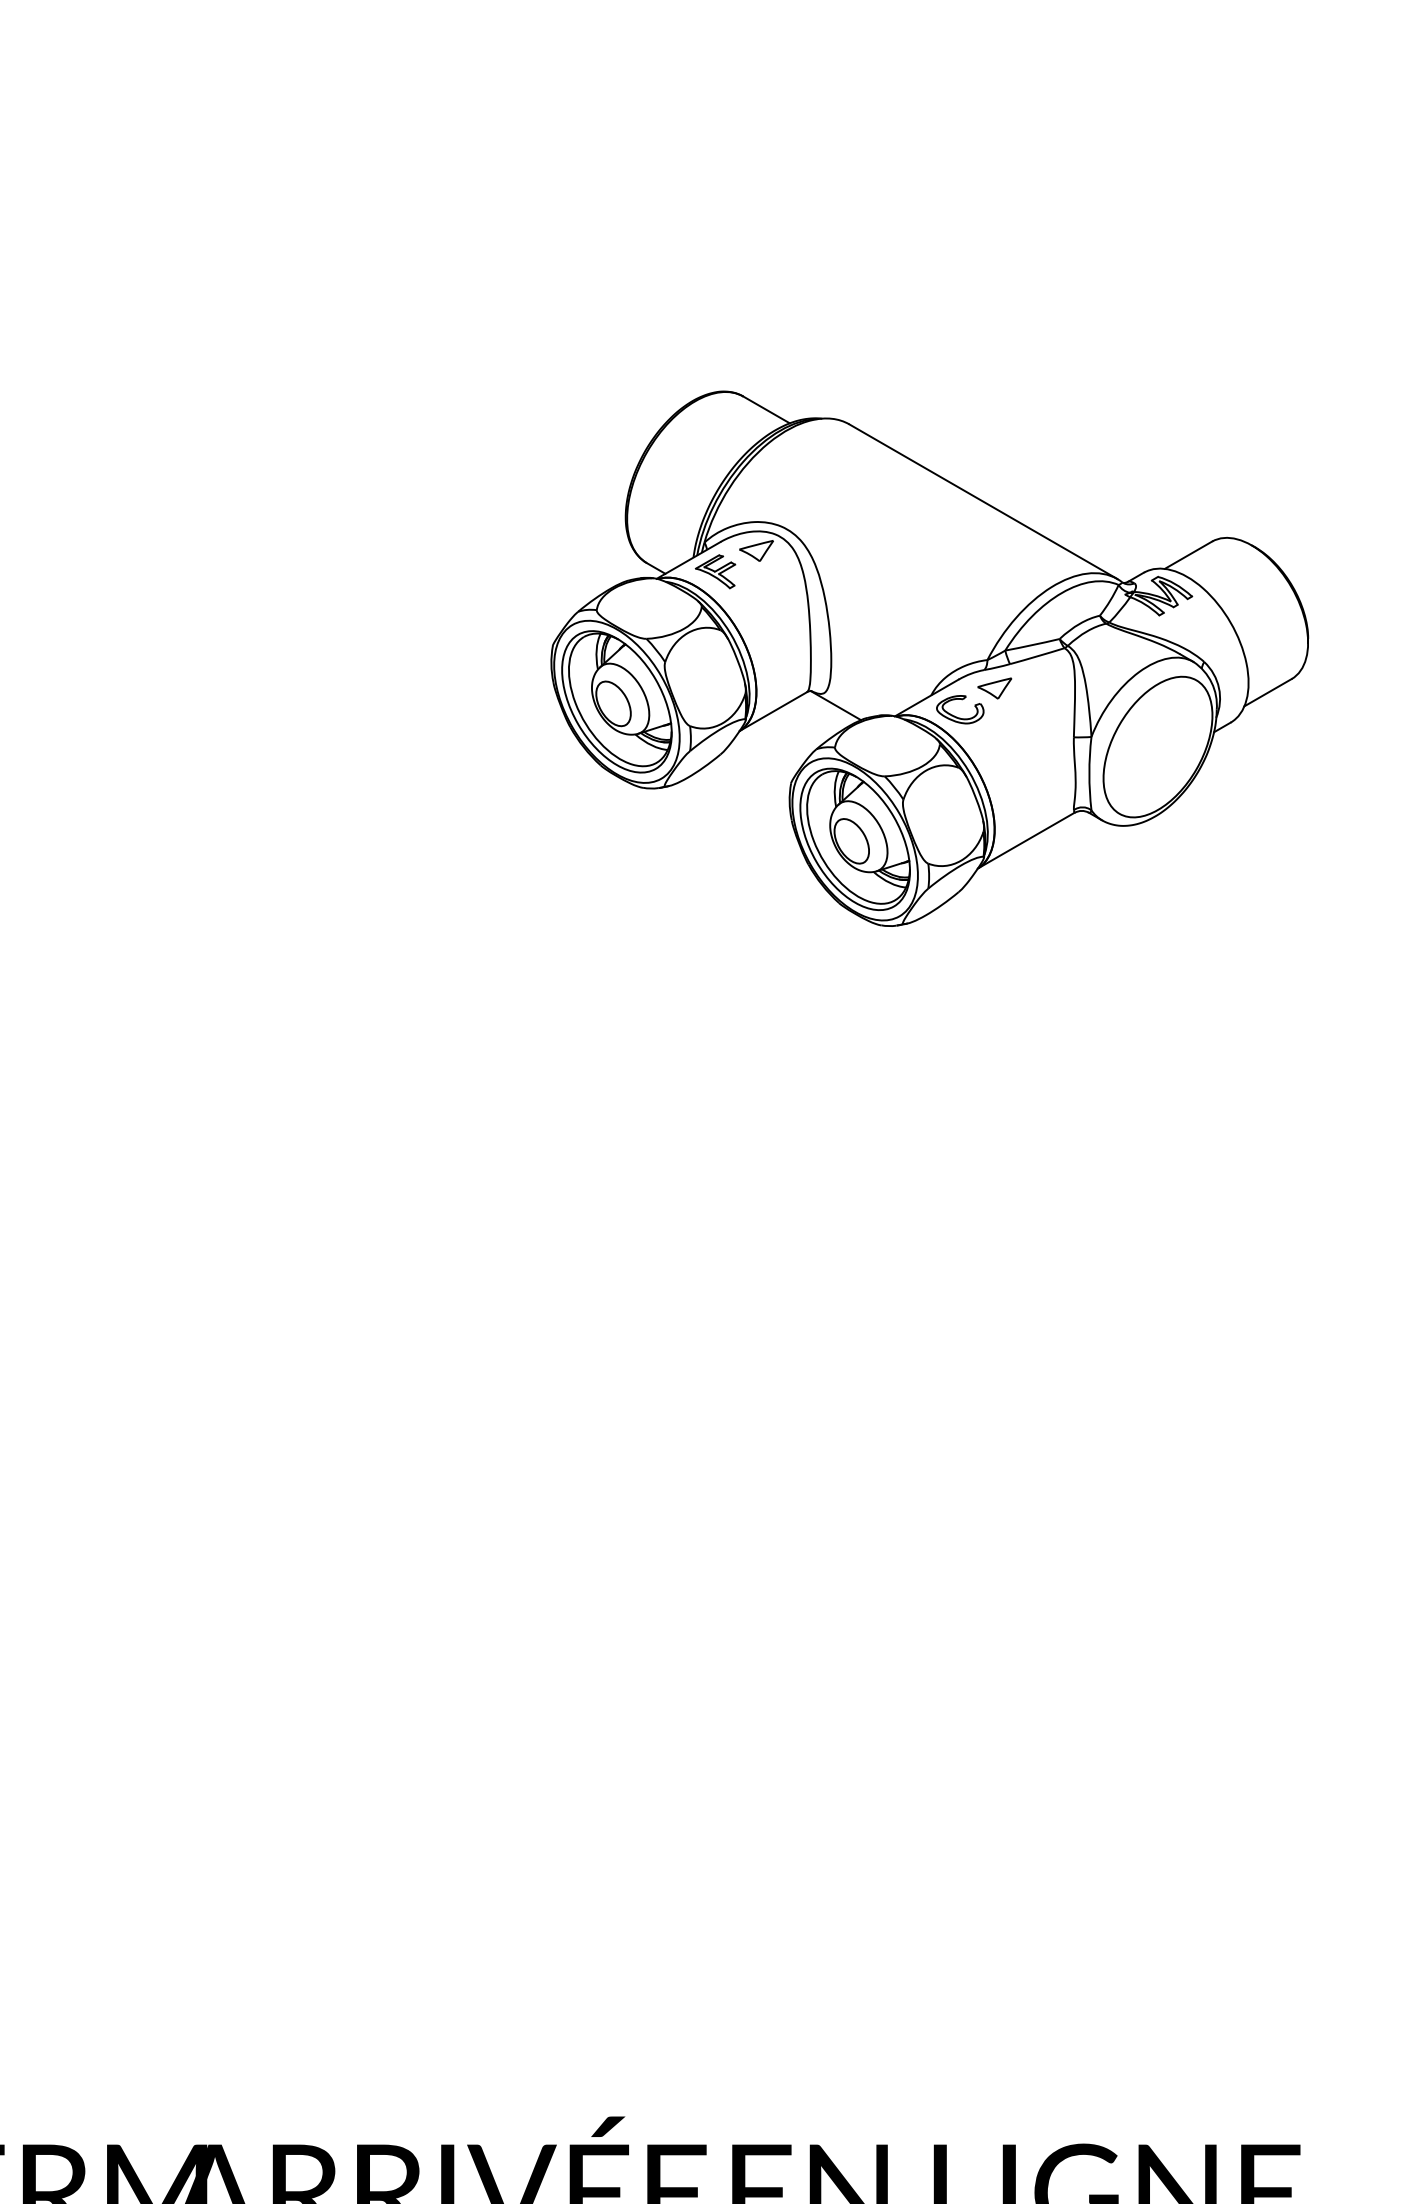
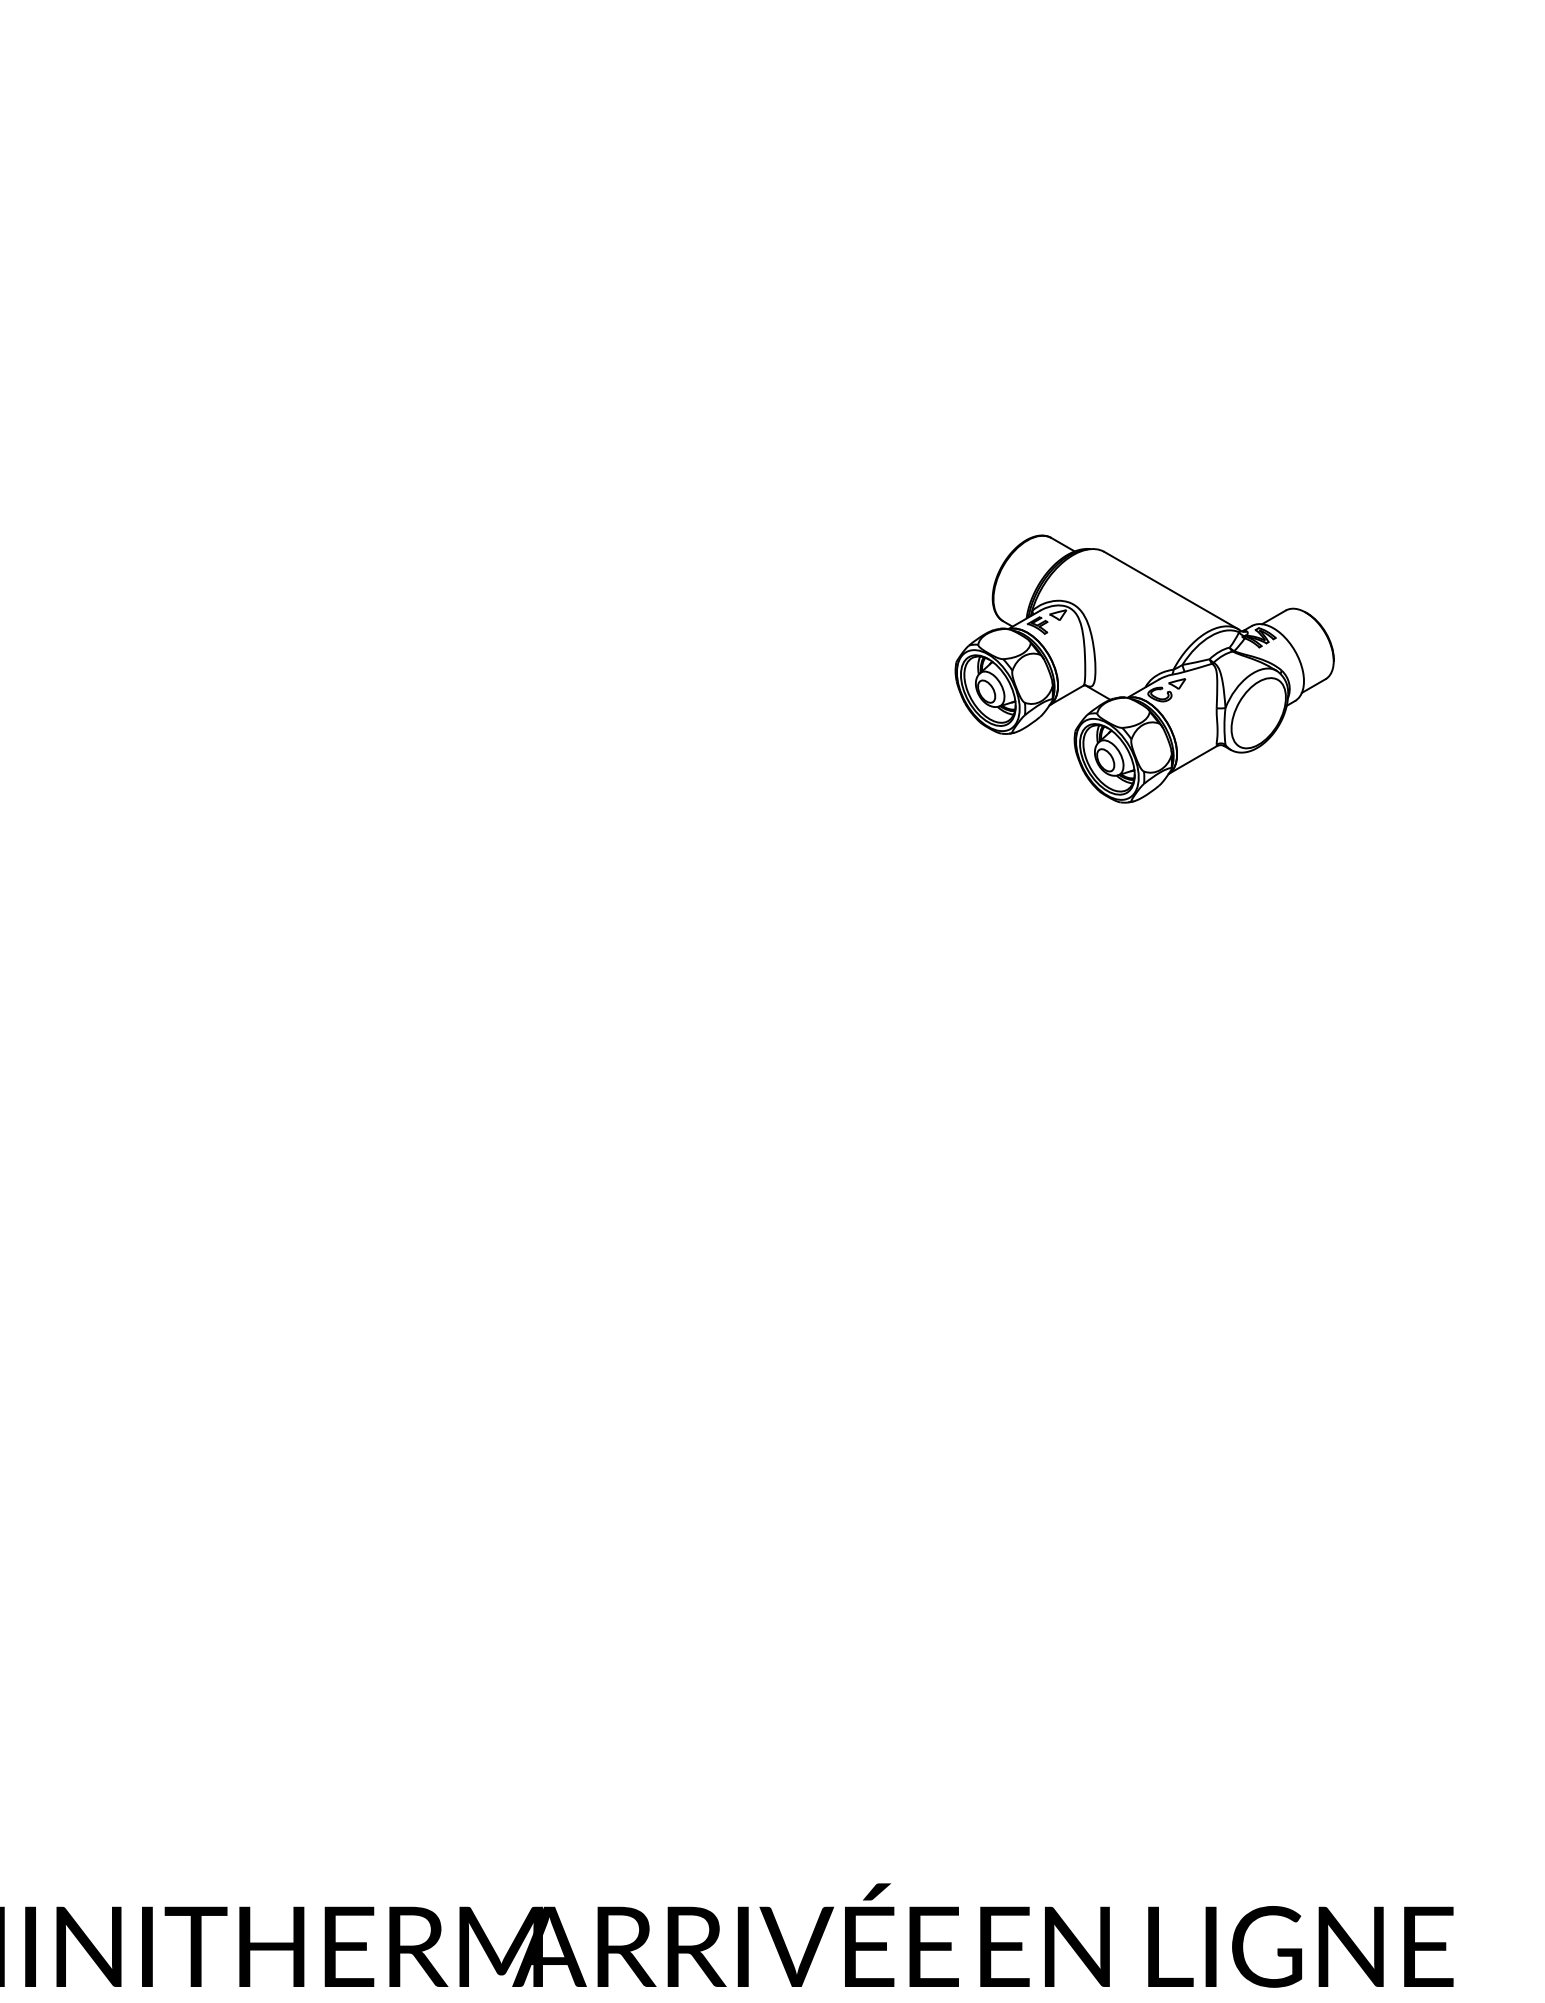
part: (929, 657) -> (1144, 668), size x0.6

